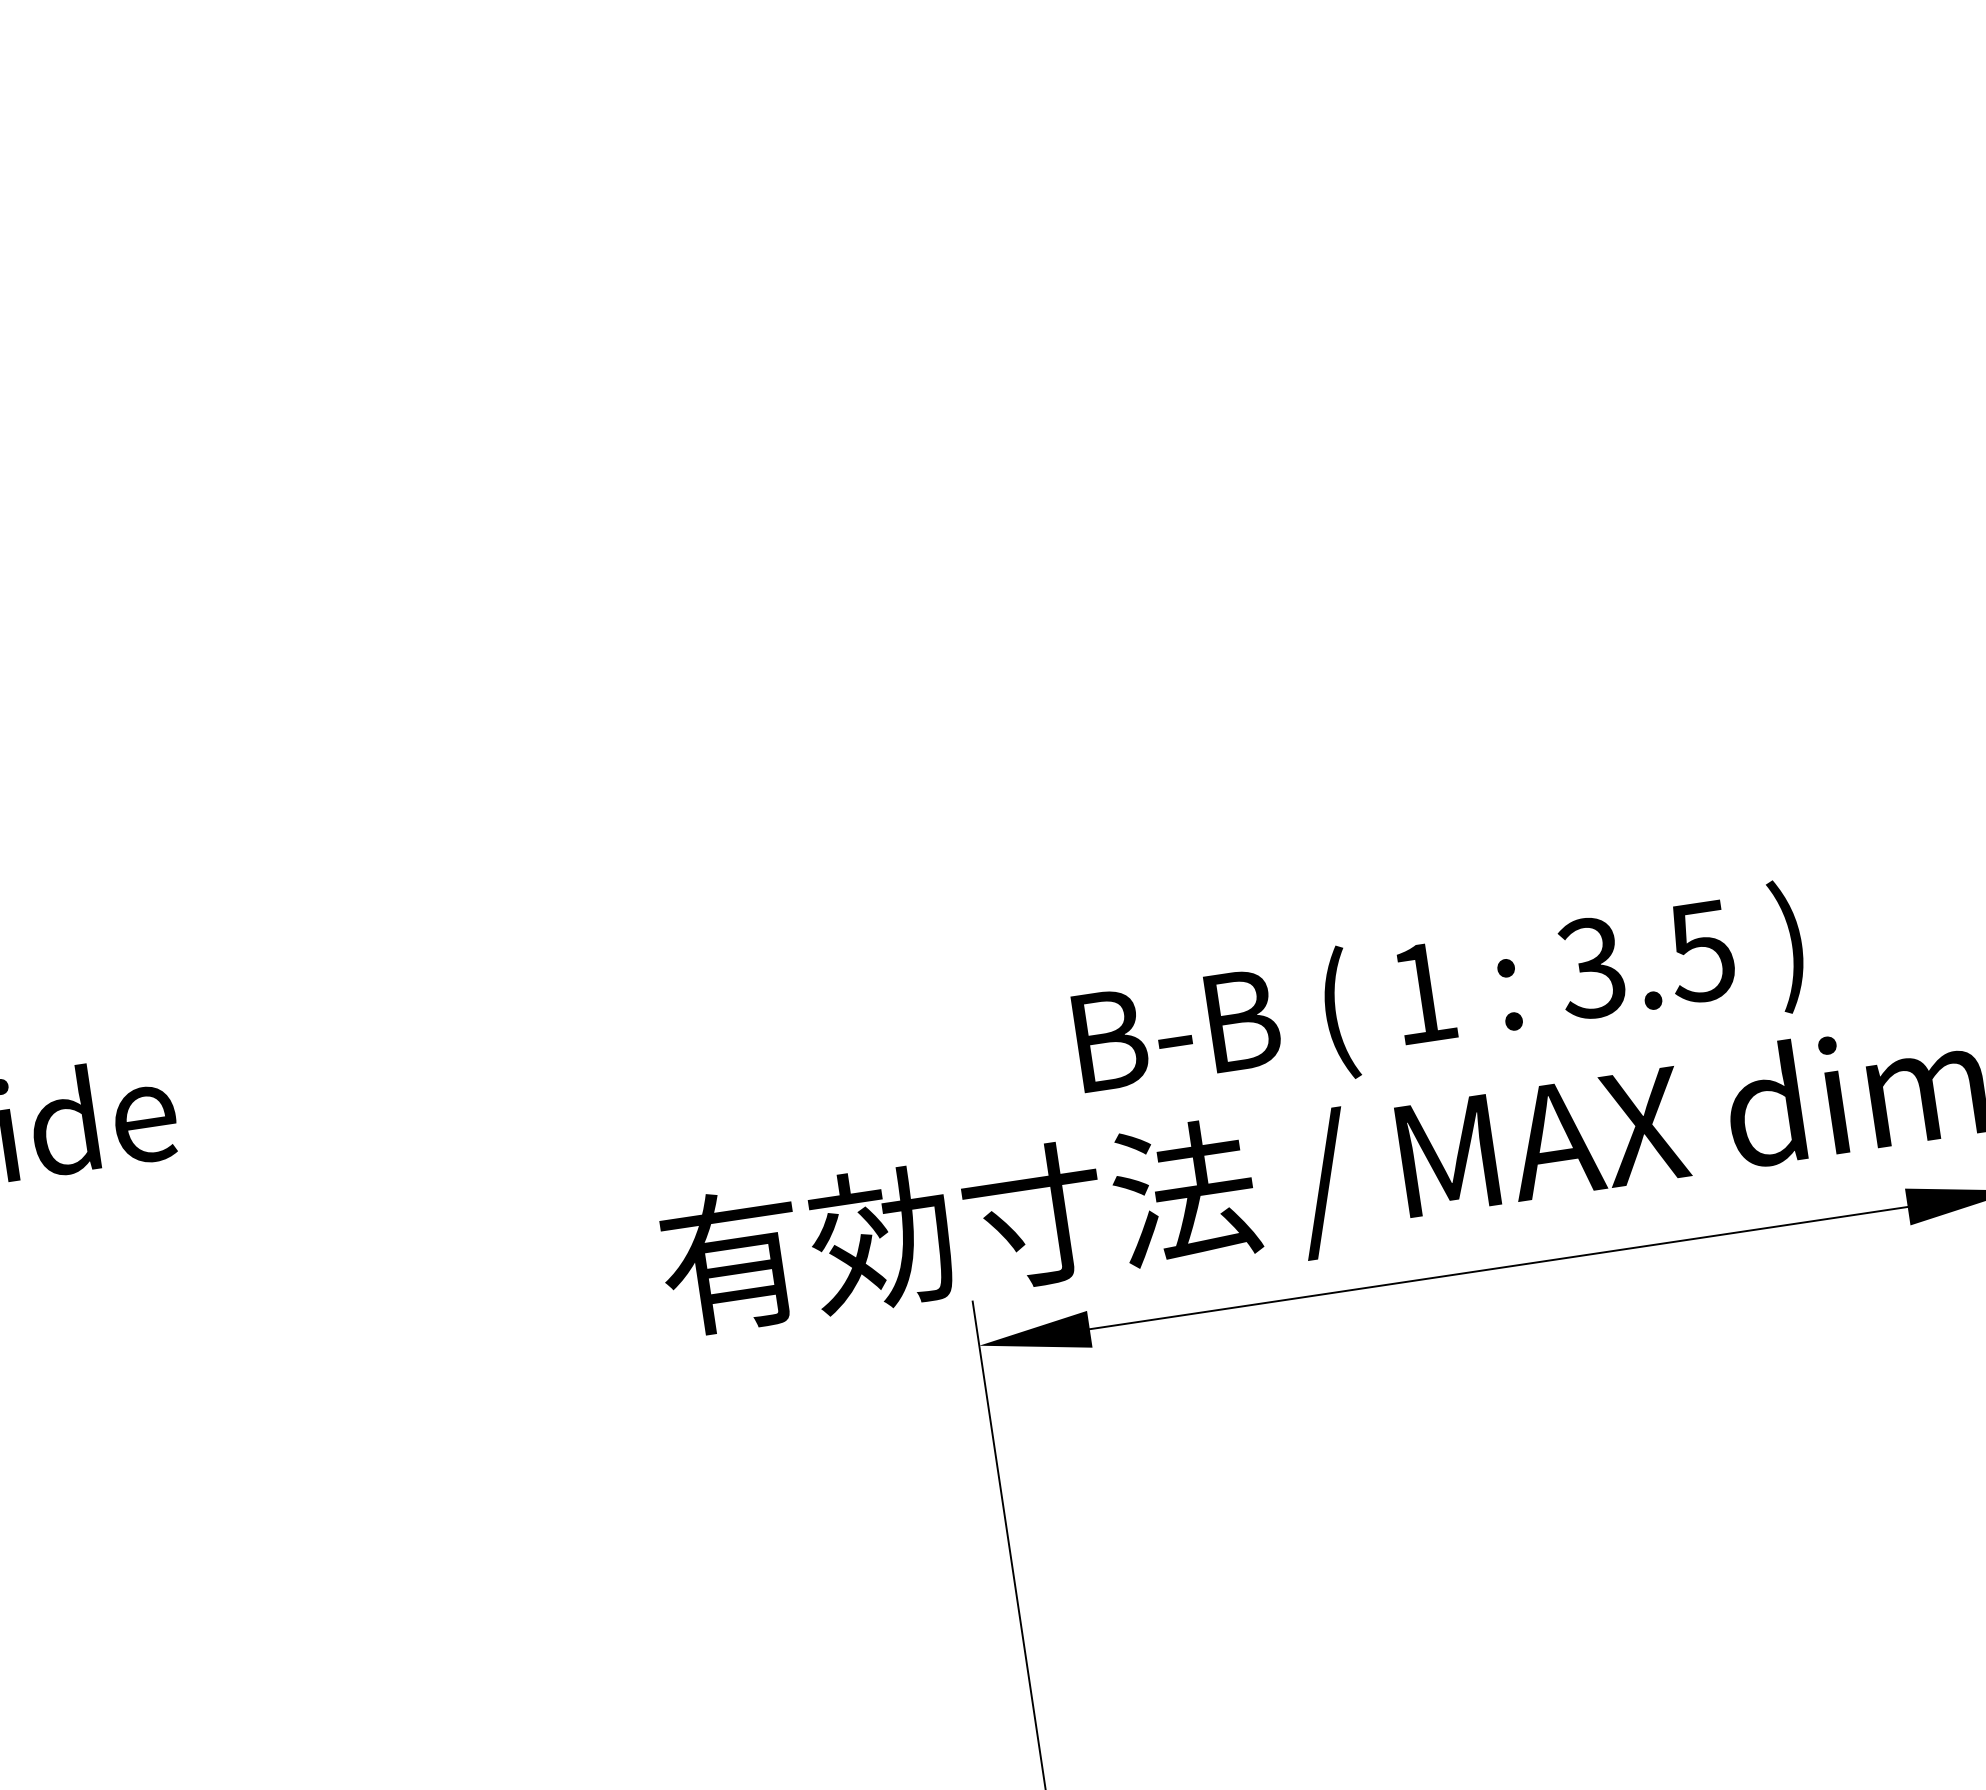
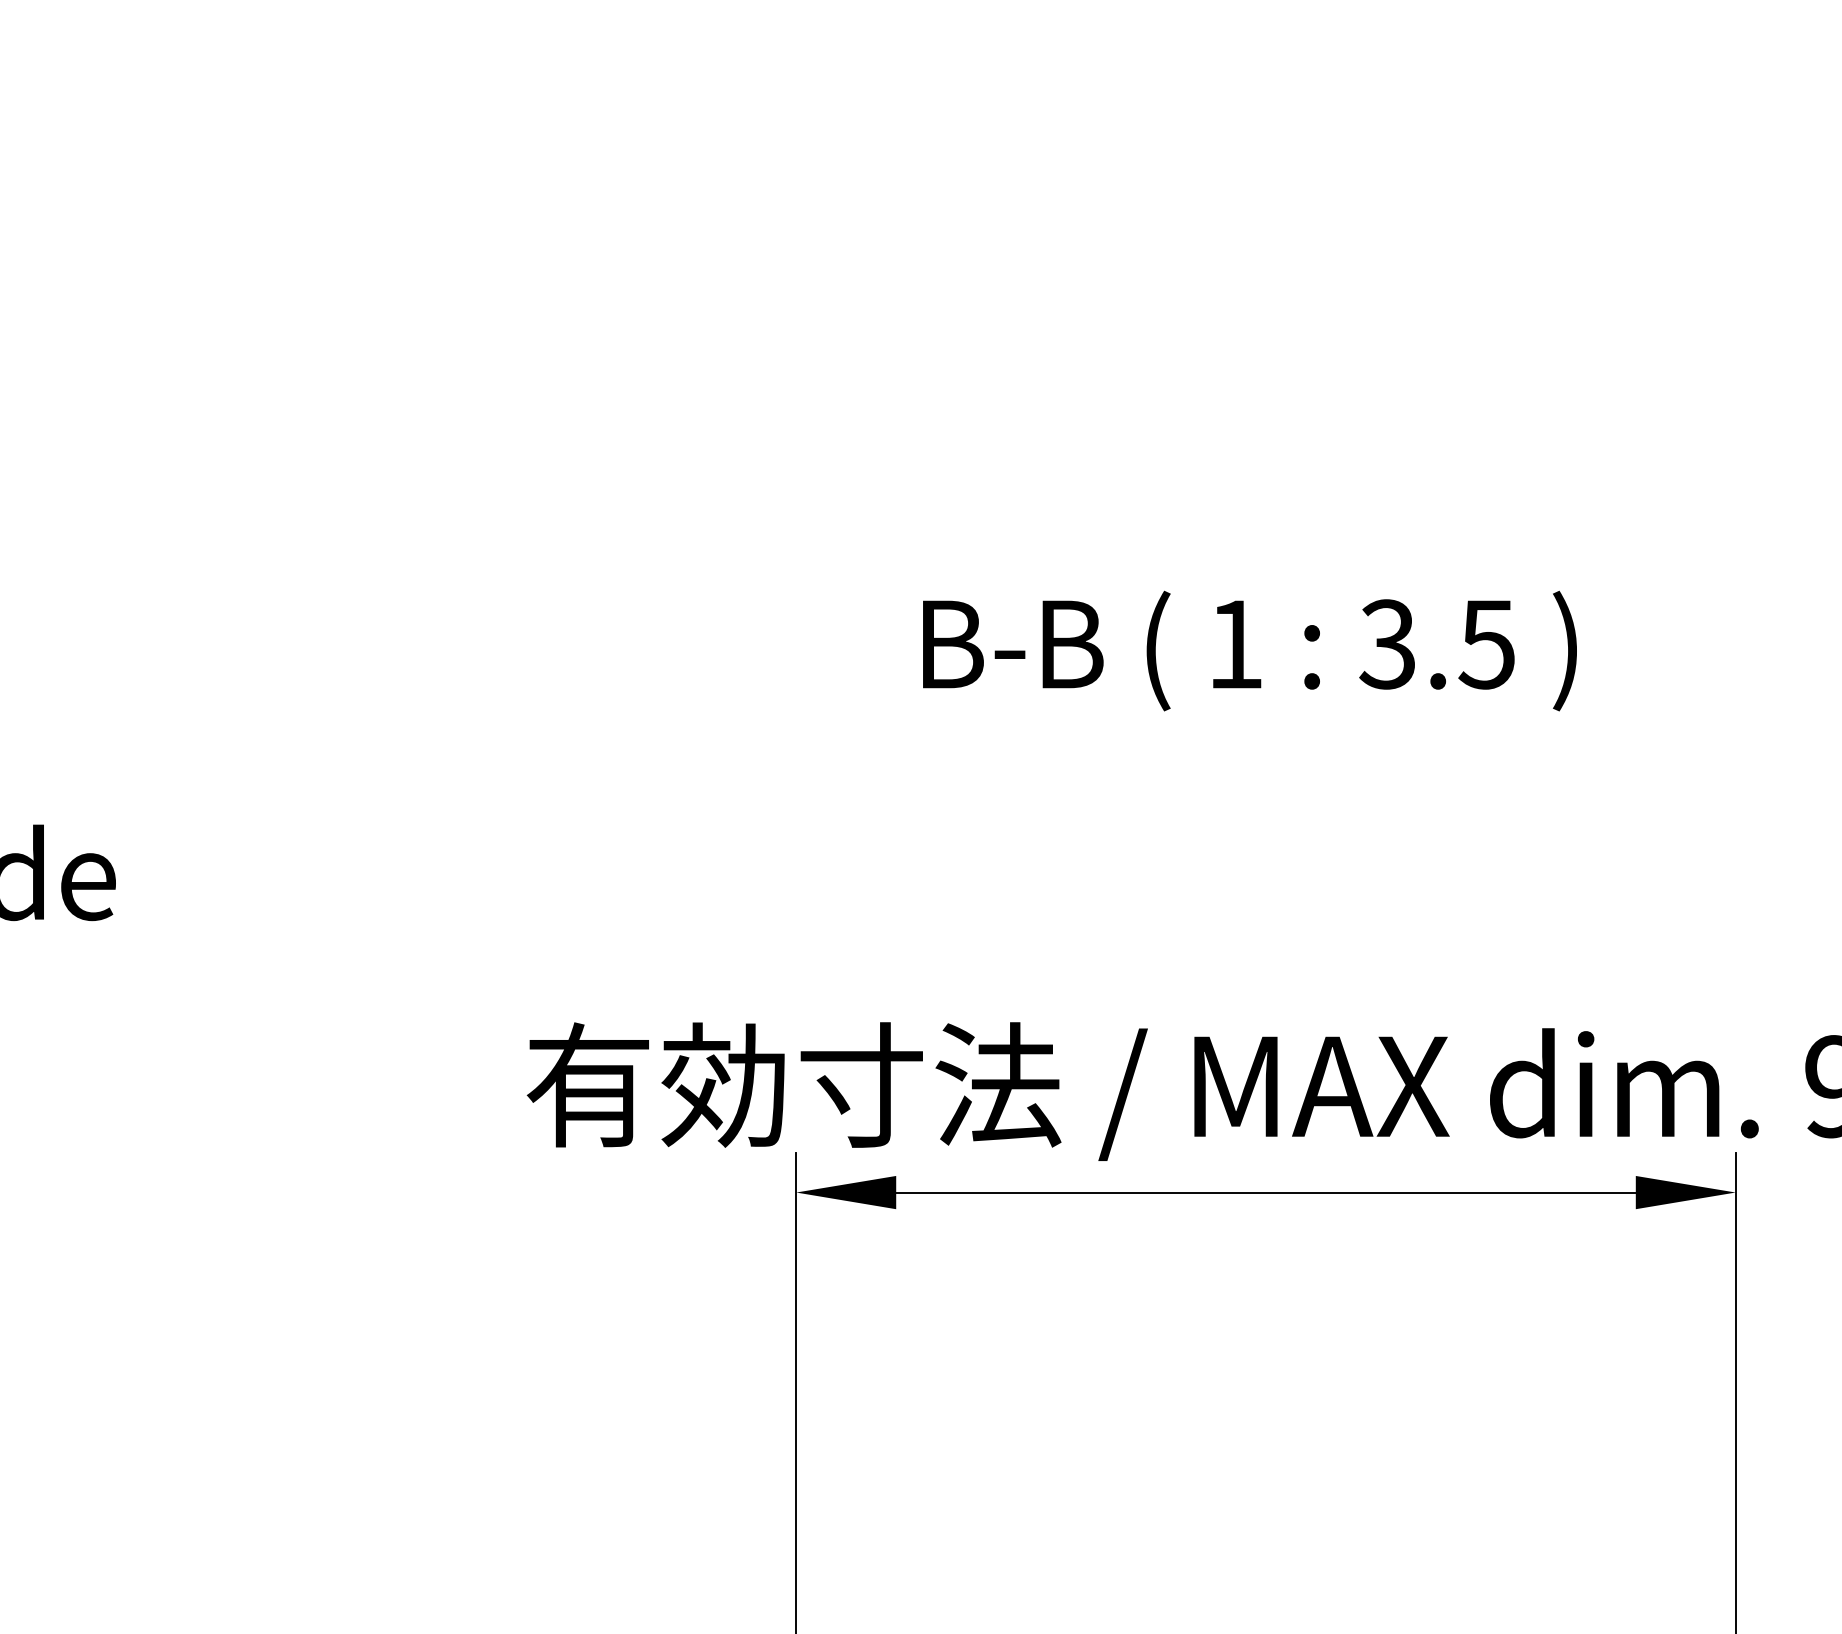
text: (1439, 997) -> (1249, 650), moved

